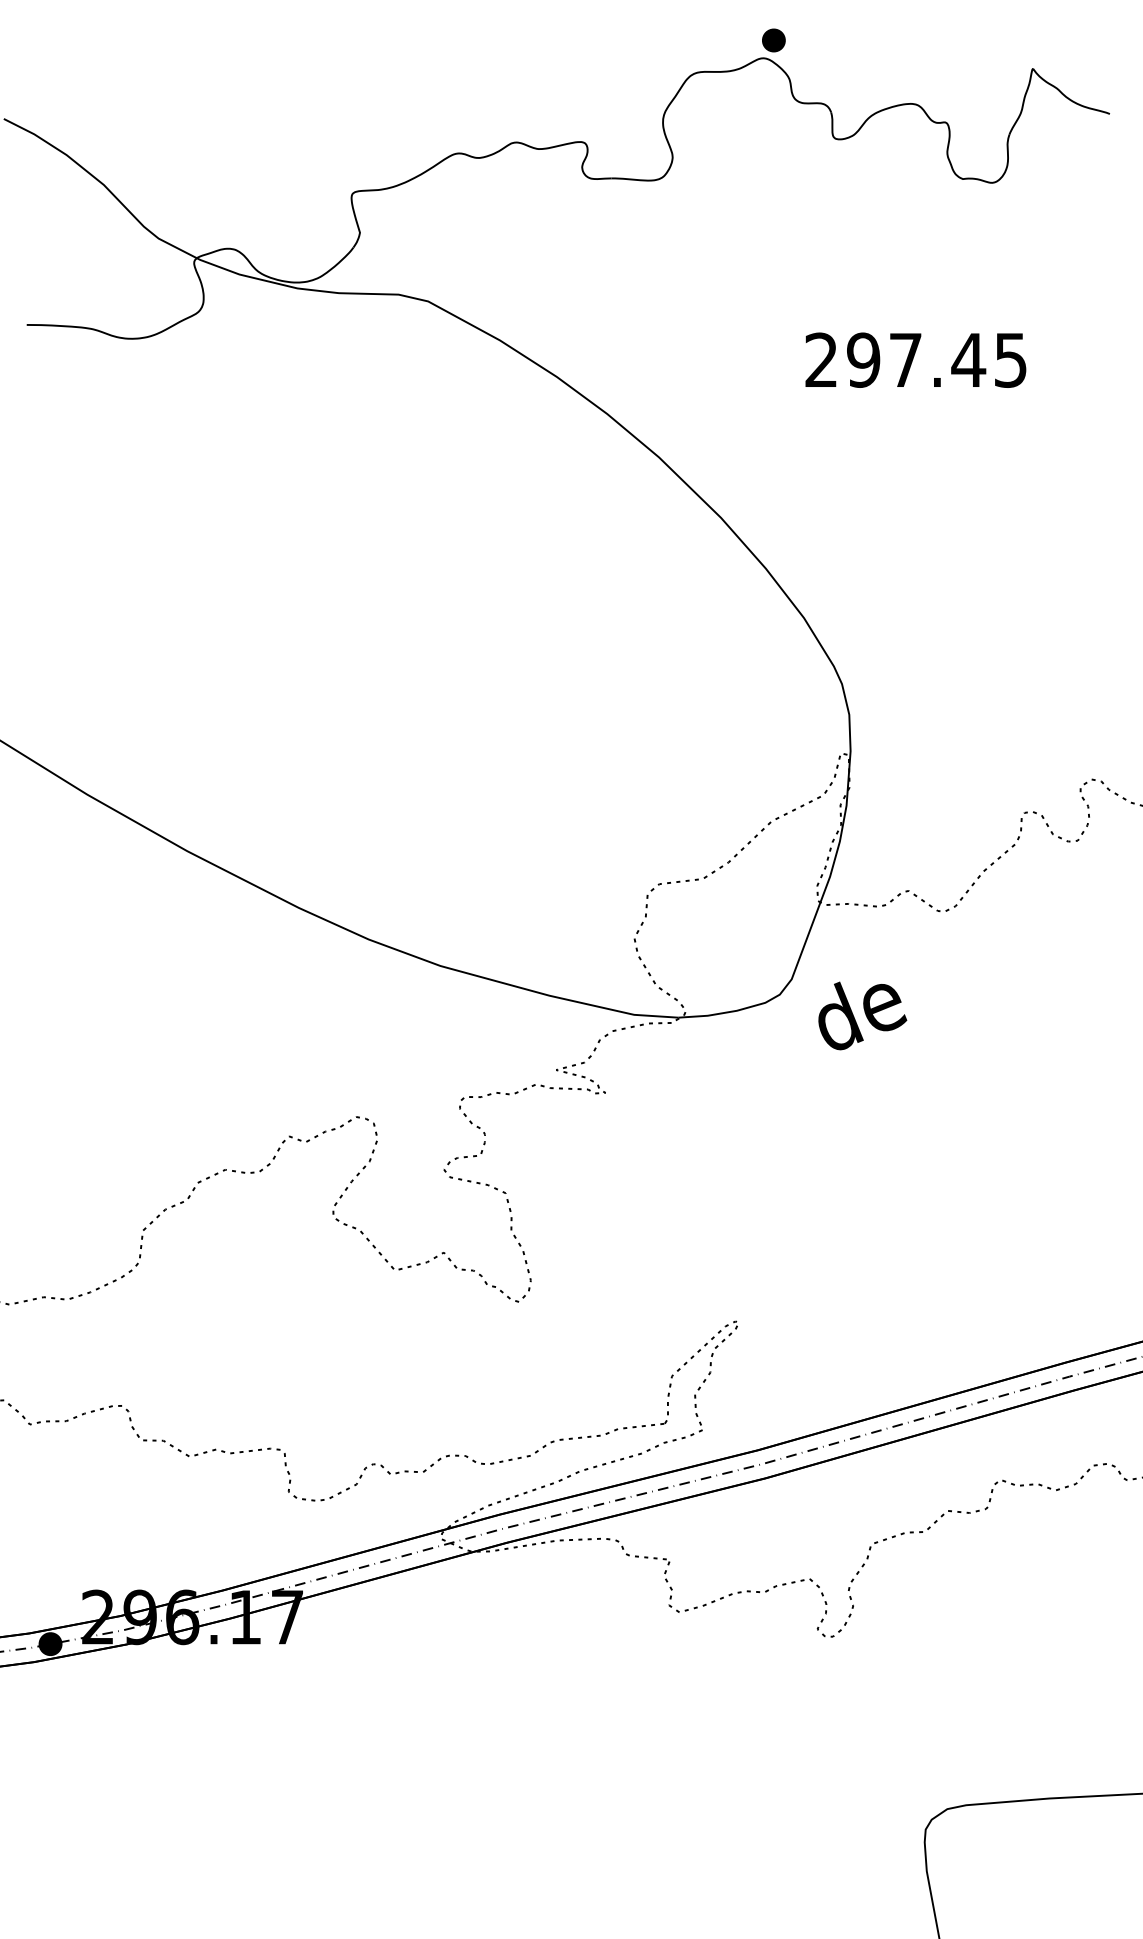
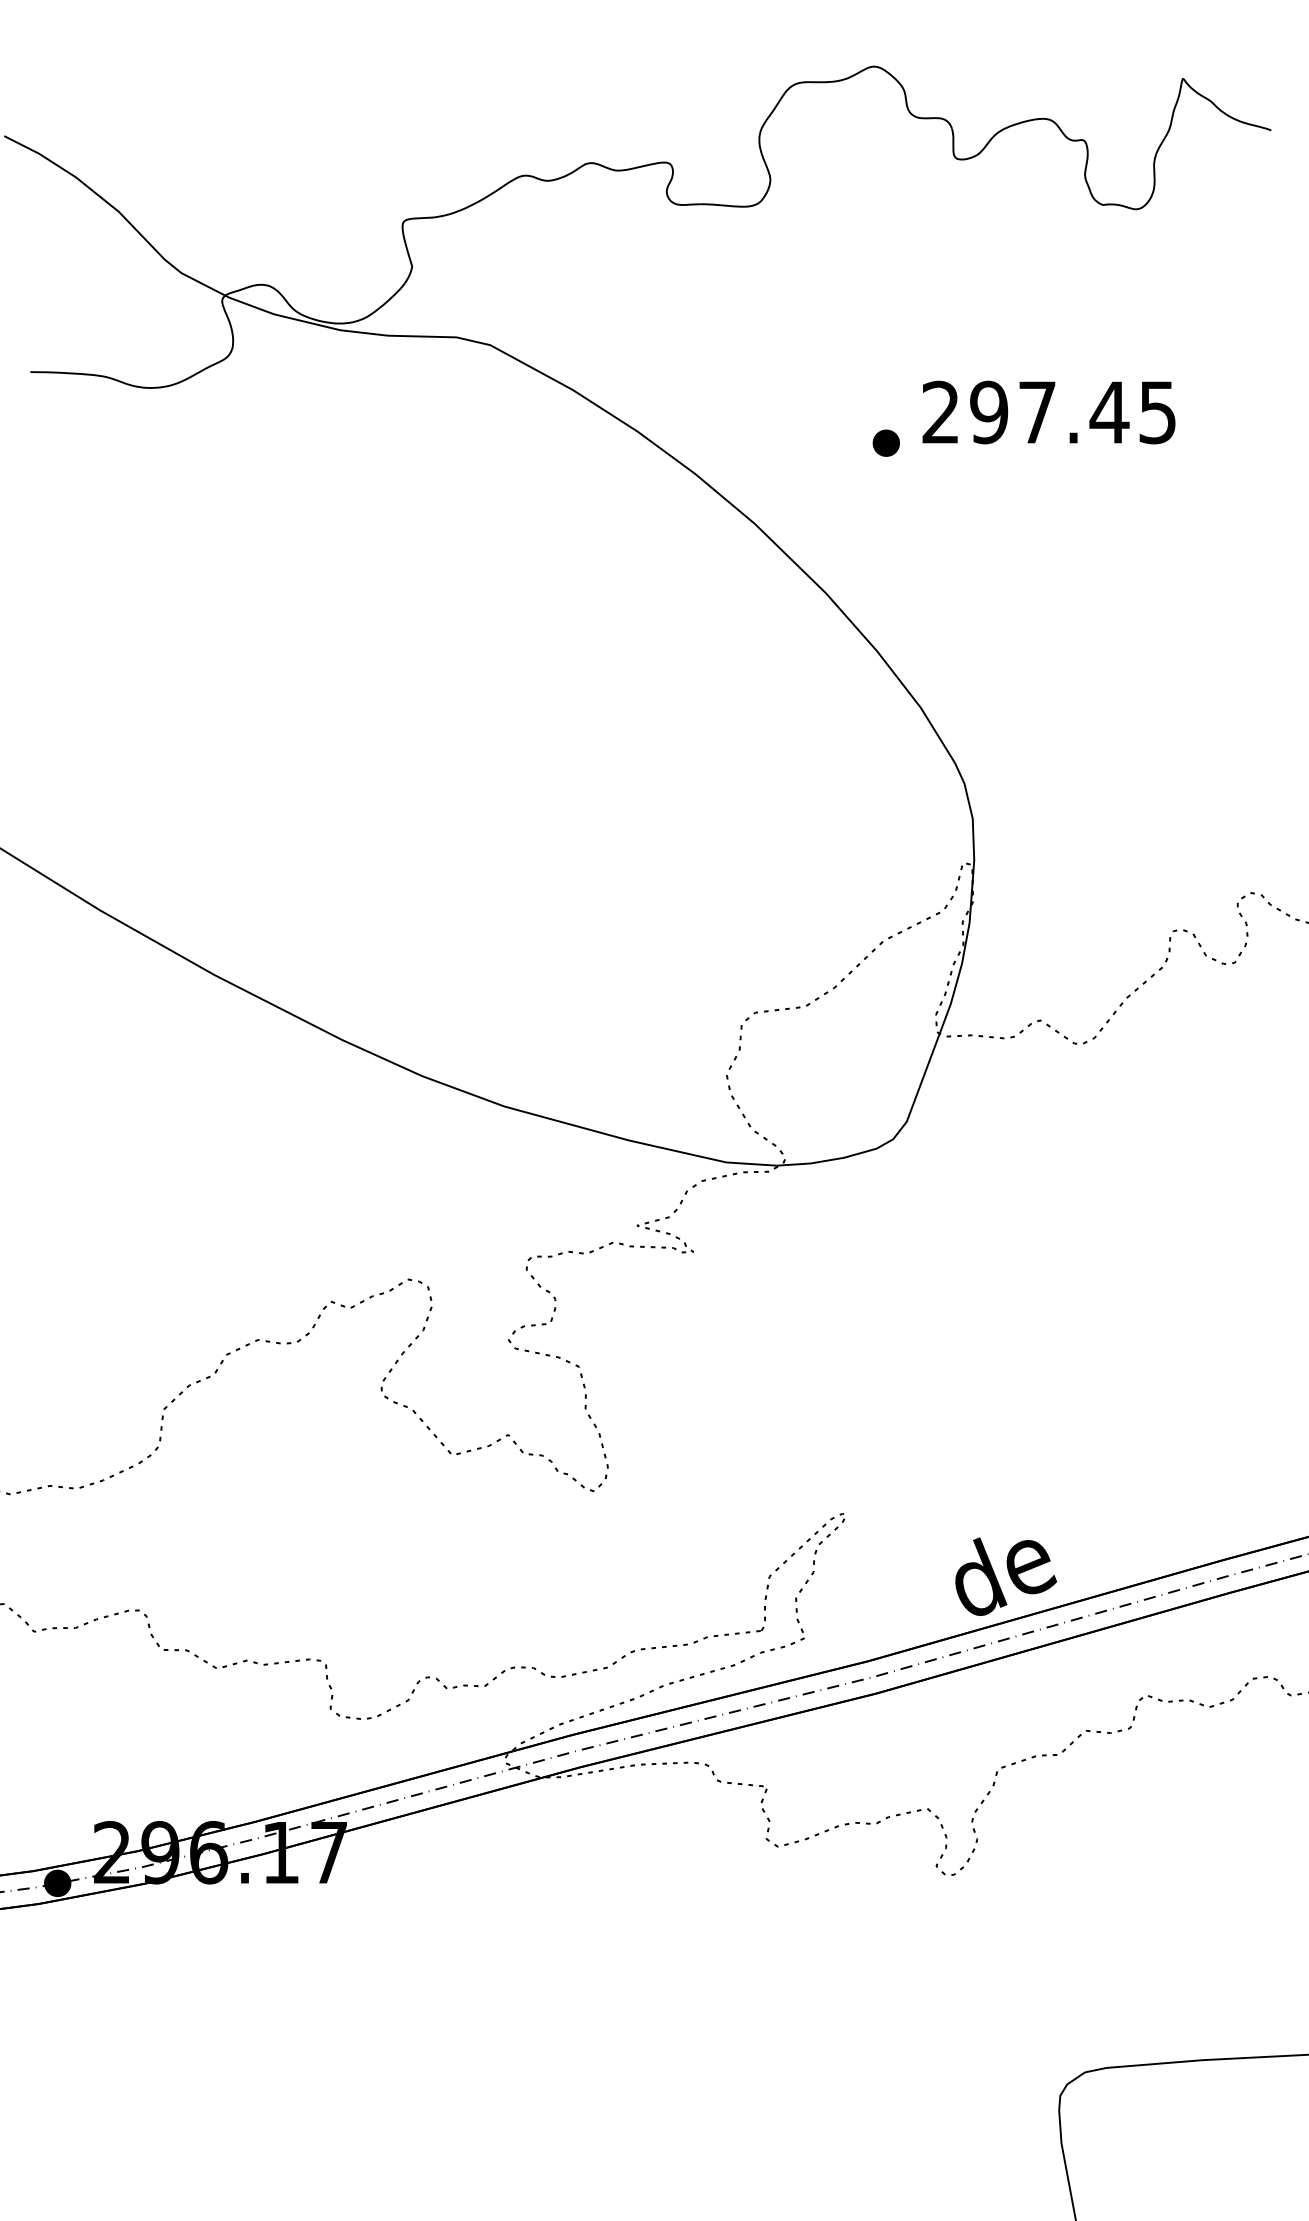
part: (773, 39) -> (885, 442), moved
text: (863, 1015) -> (1006, 1576), moved

